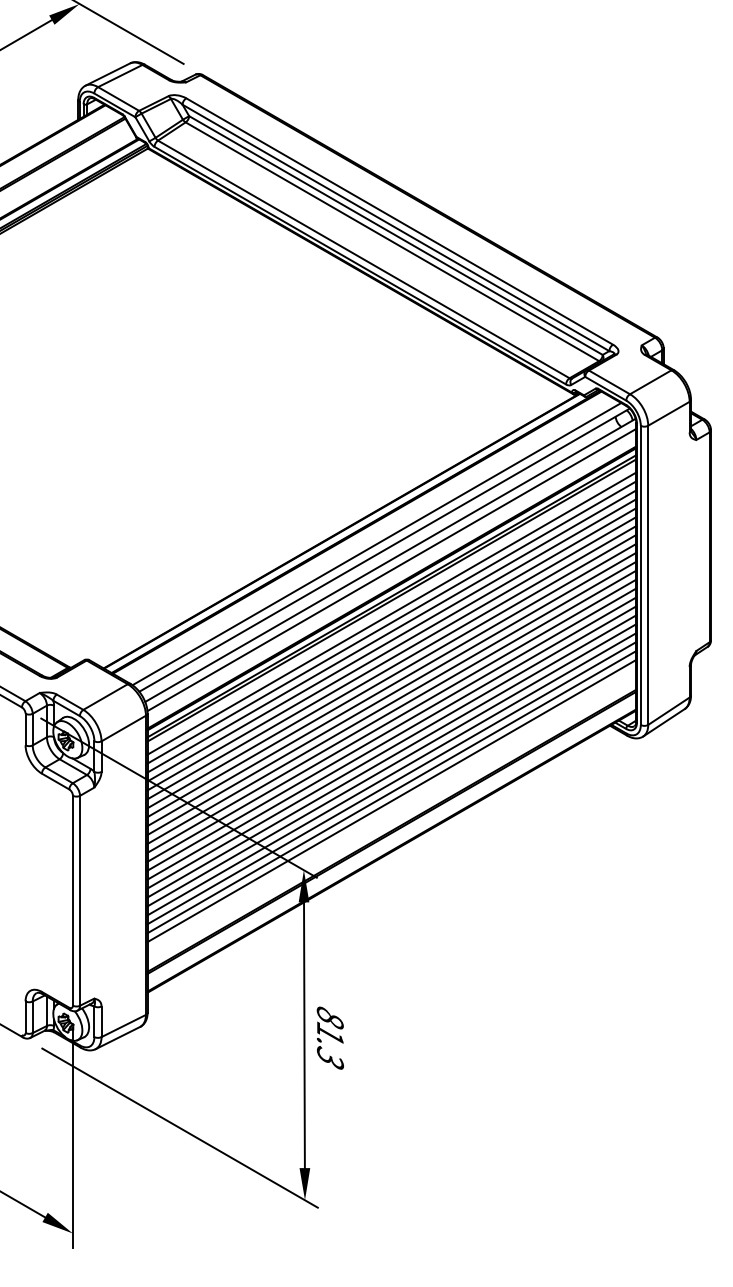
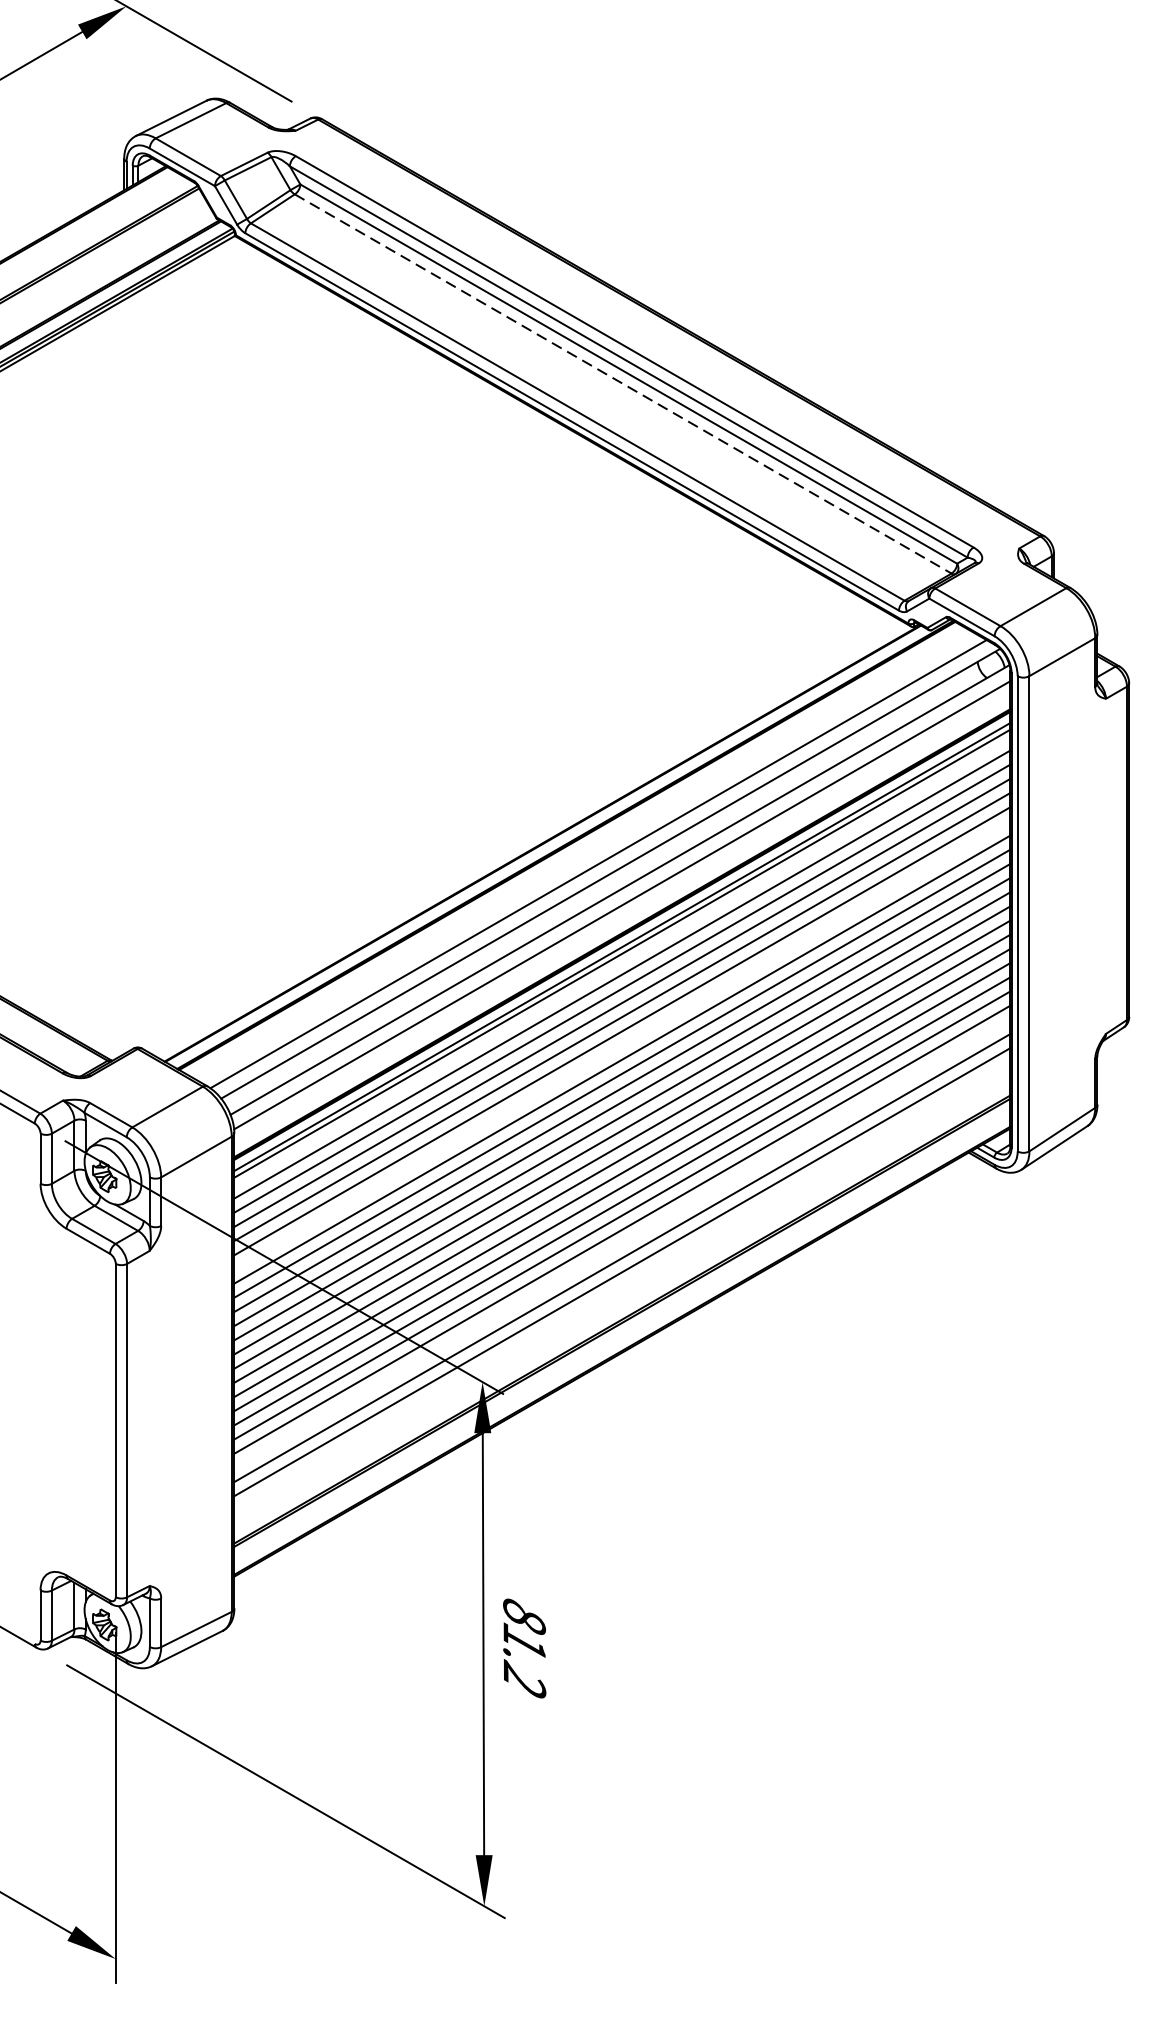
line: (392, 241) -> (623, 383), solid -> dashed
line: (391, 658) -> (621, 1045), removed
line: (391, 783) -> (621, 1244), removed
text: (329, 1056) -> (523, 1677), 81.3 -> 81.2

